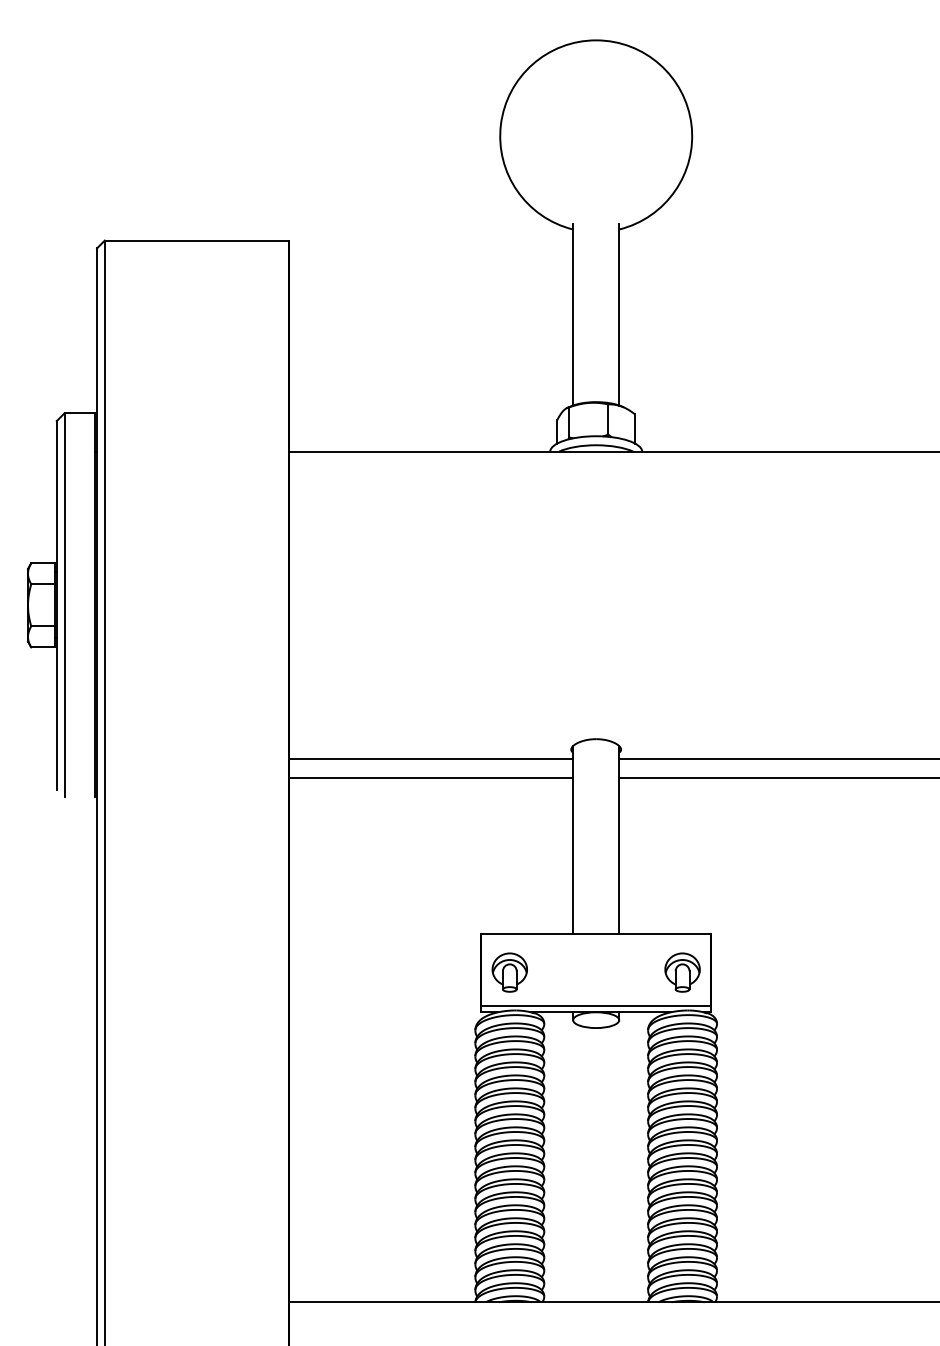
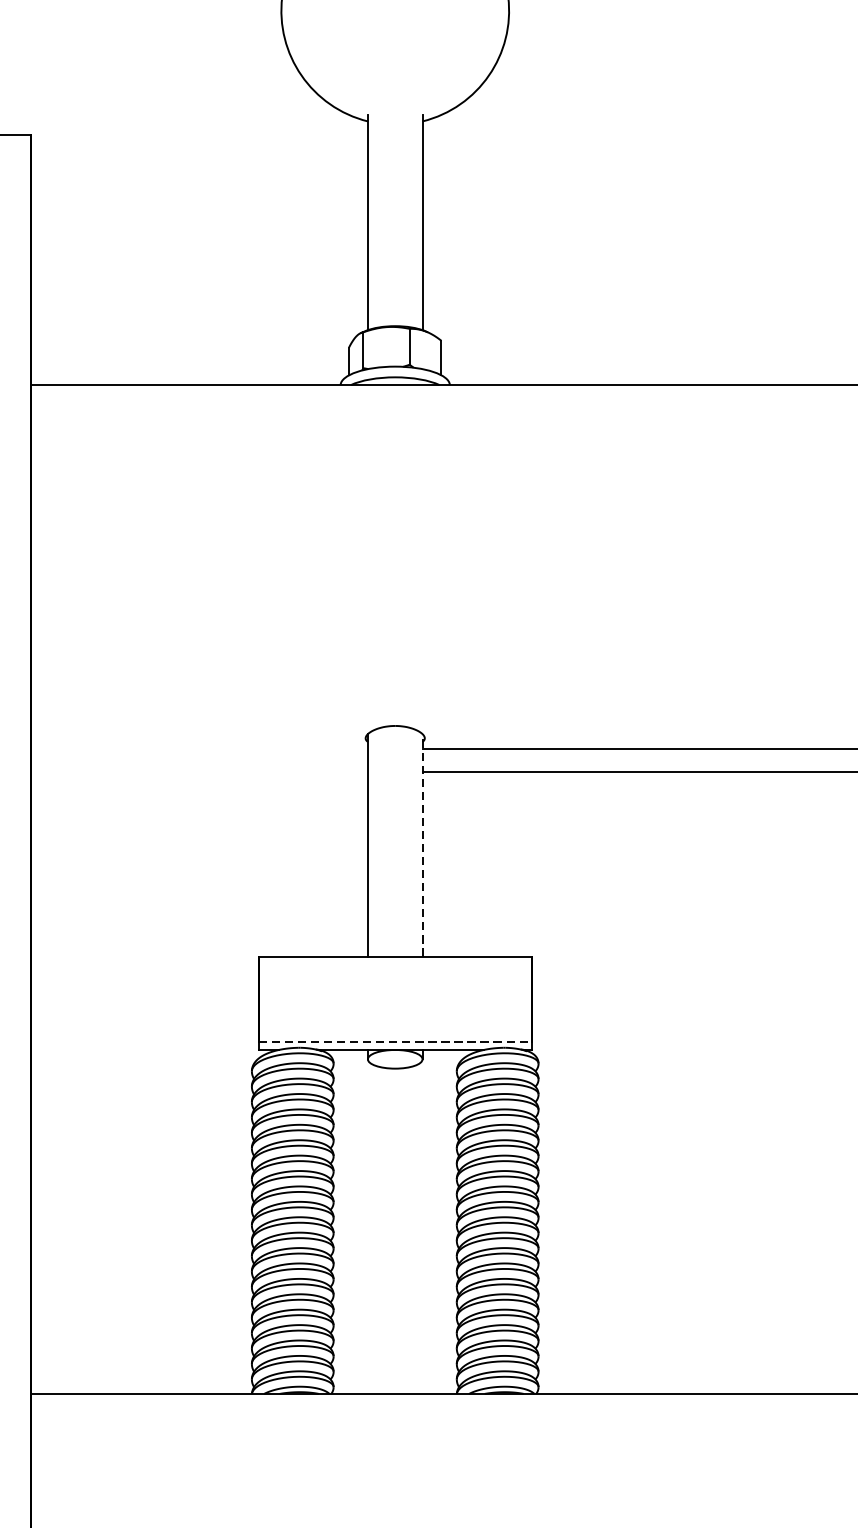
line: (431, 758) -> (199, 748), removed
line: (431, 778) -> (199, 772), removed
line: (619, 839) -> (422, 844), solid -> dashed
part: (509, 972) -> (292, 1002), removed
part: (682, 972) -> (497, 1002), removed
line: (596, 1005) -> (395, 1041), solid -> dashed

